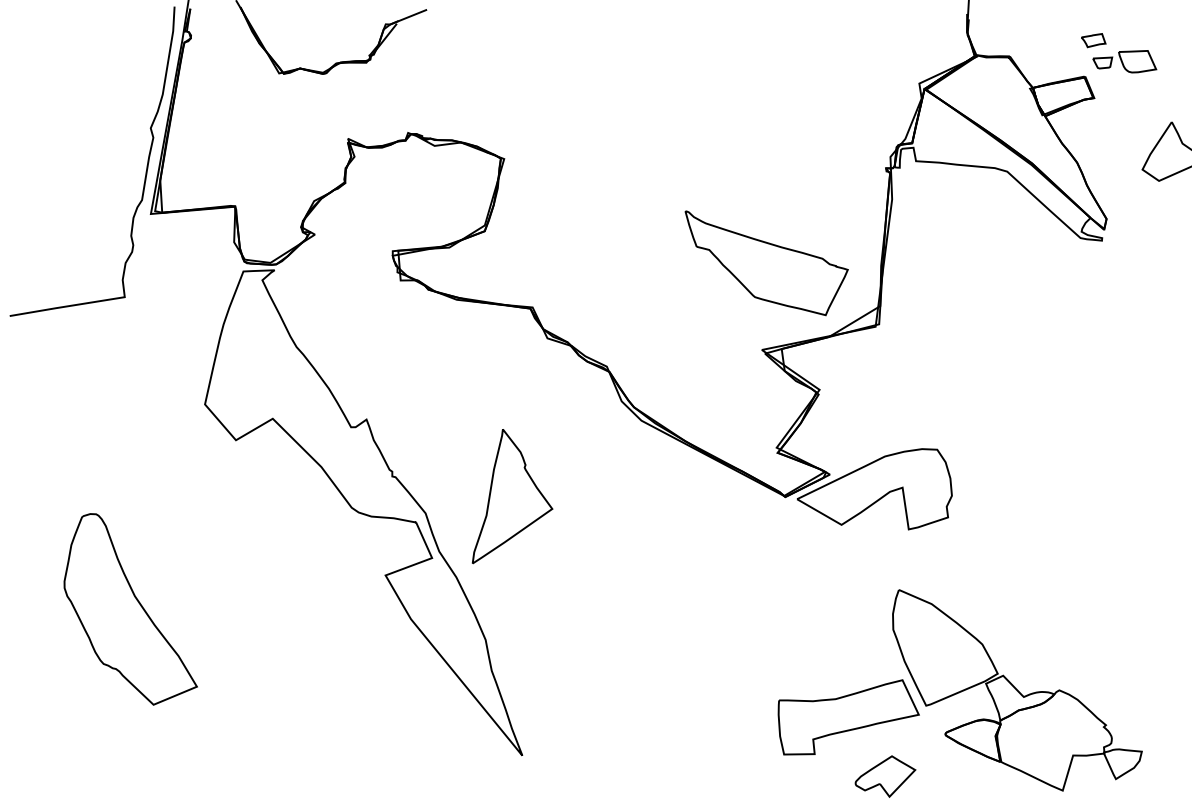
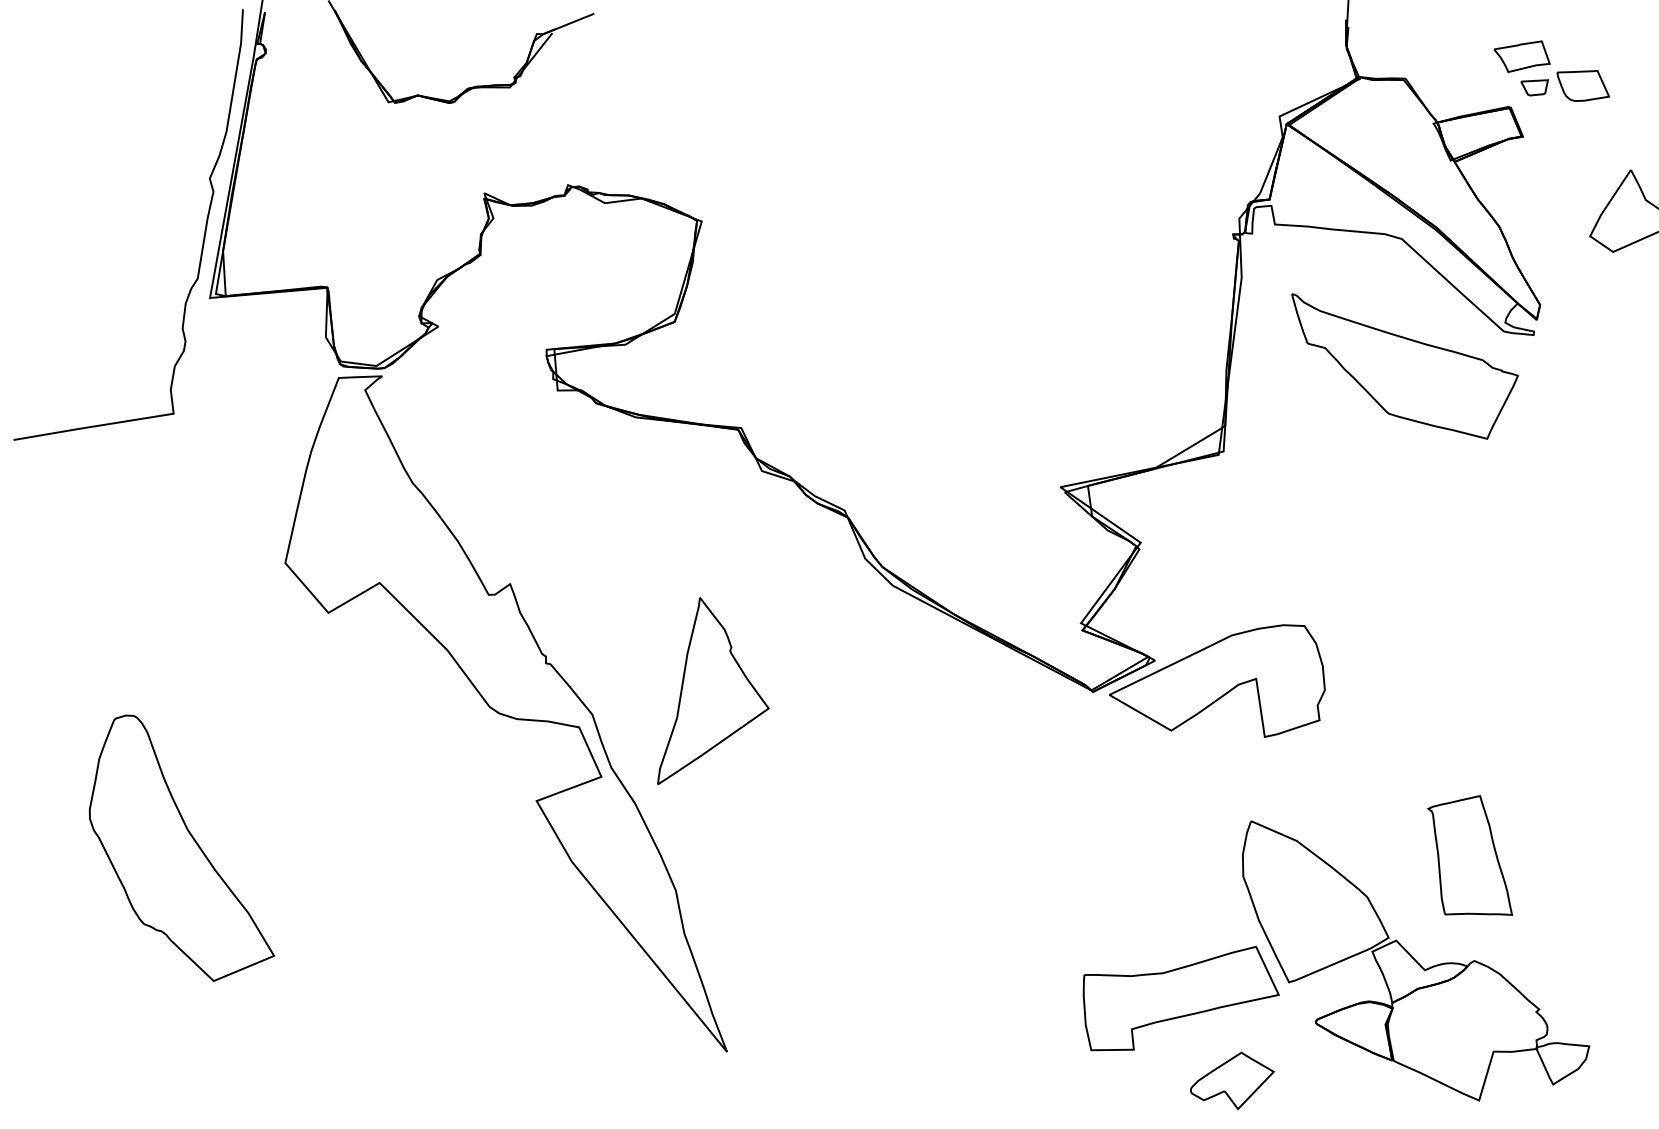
part: (1093, 40) -> (1521, 56), size x1.67
part: (767, 263) -> (1405, 366), moved
part: (1056, 614) -> (1470, 855), added

